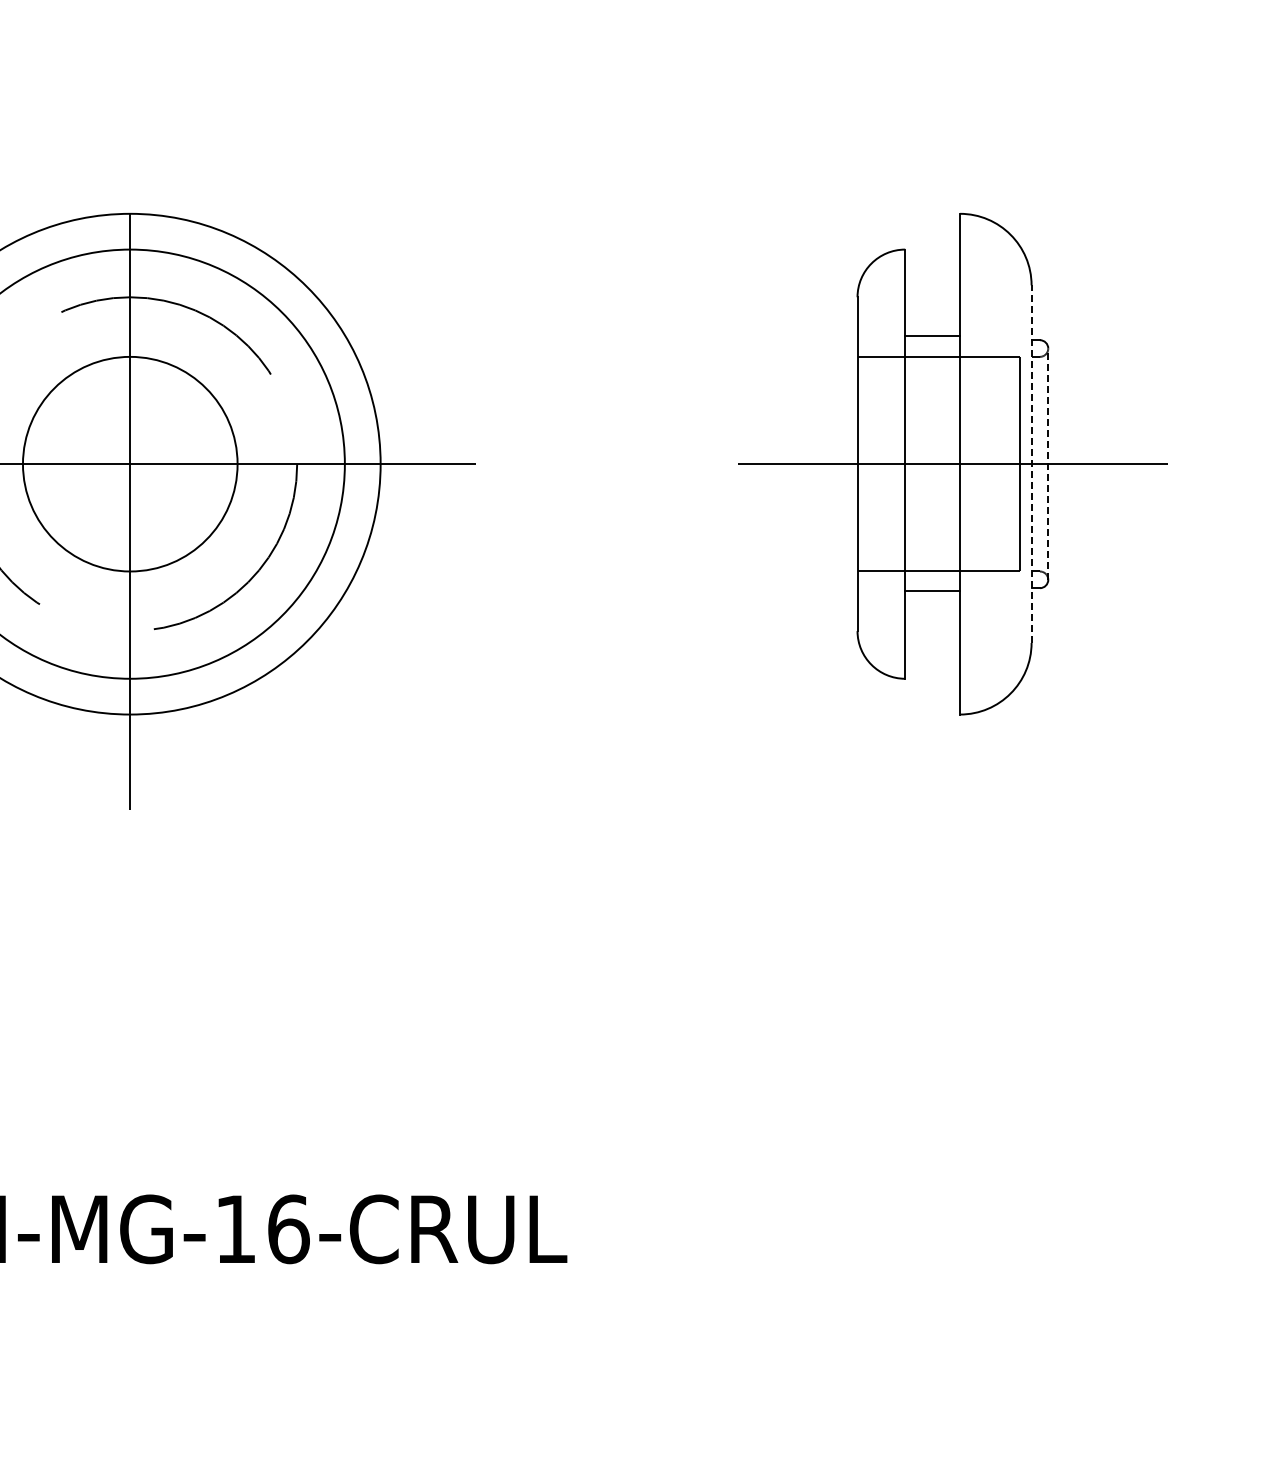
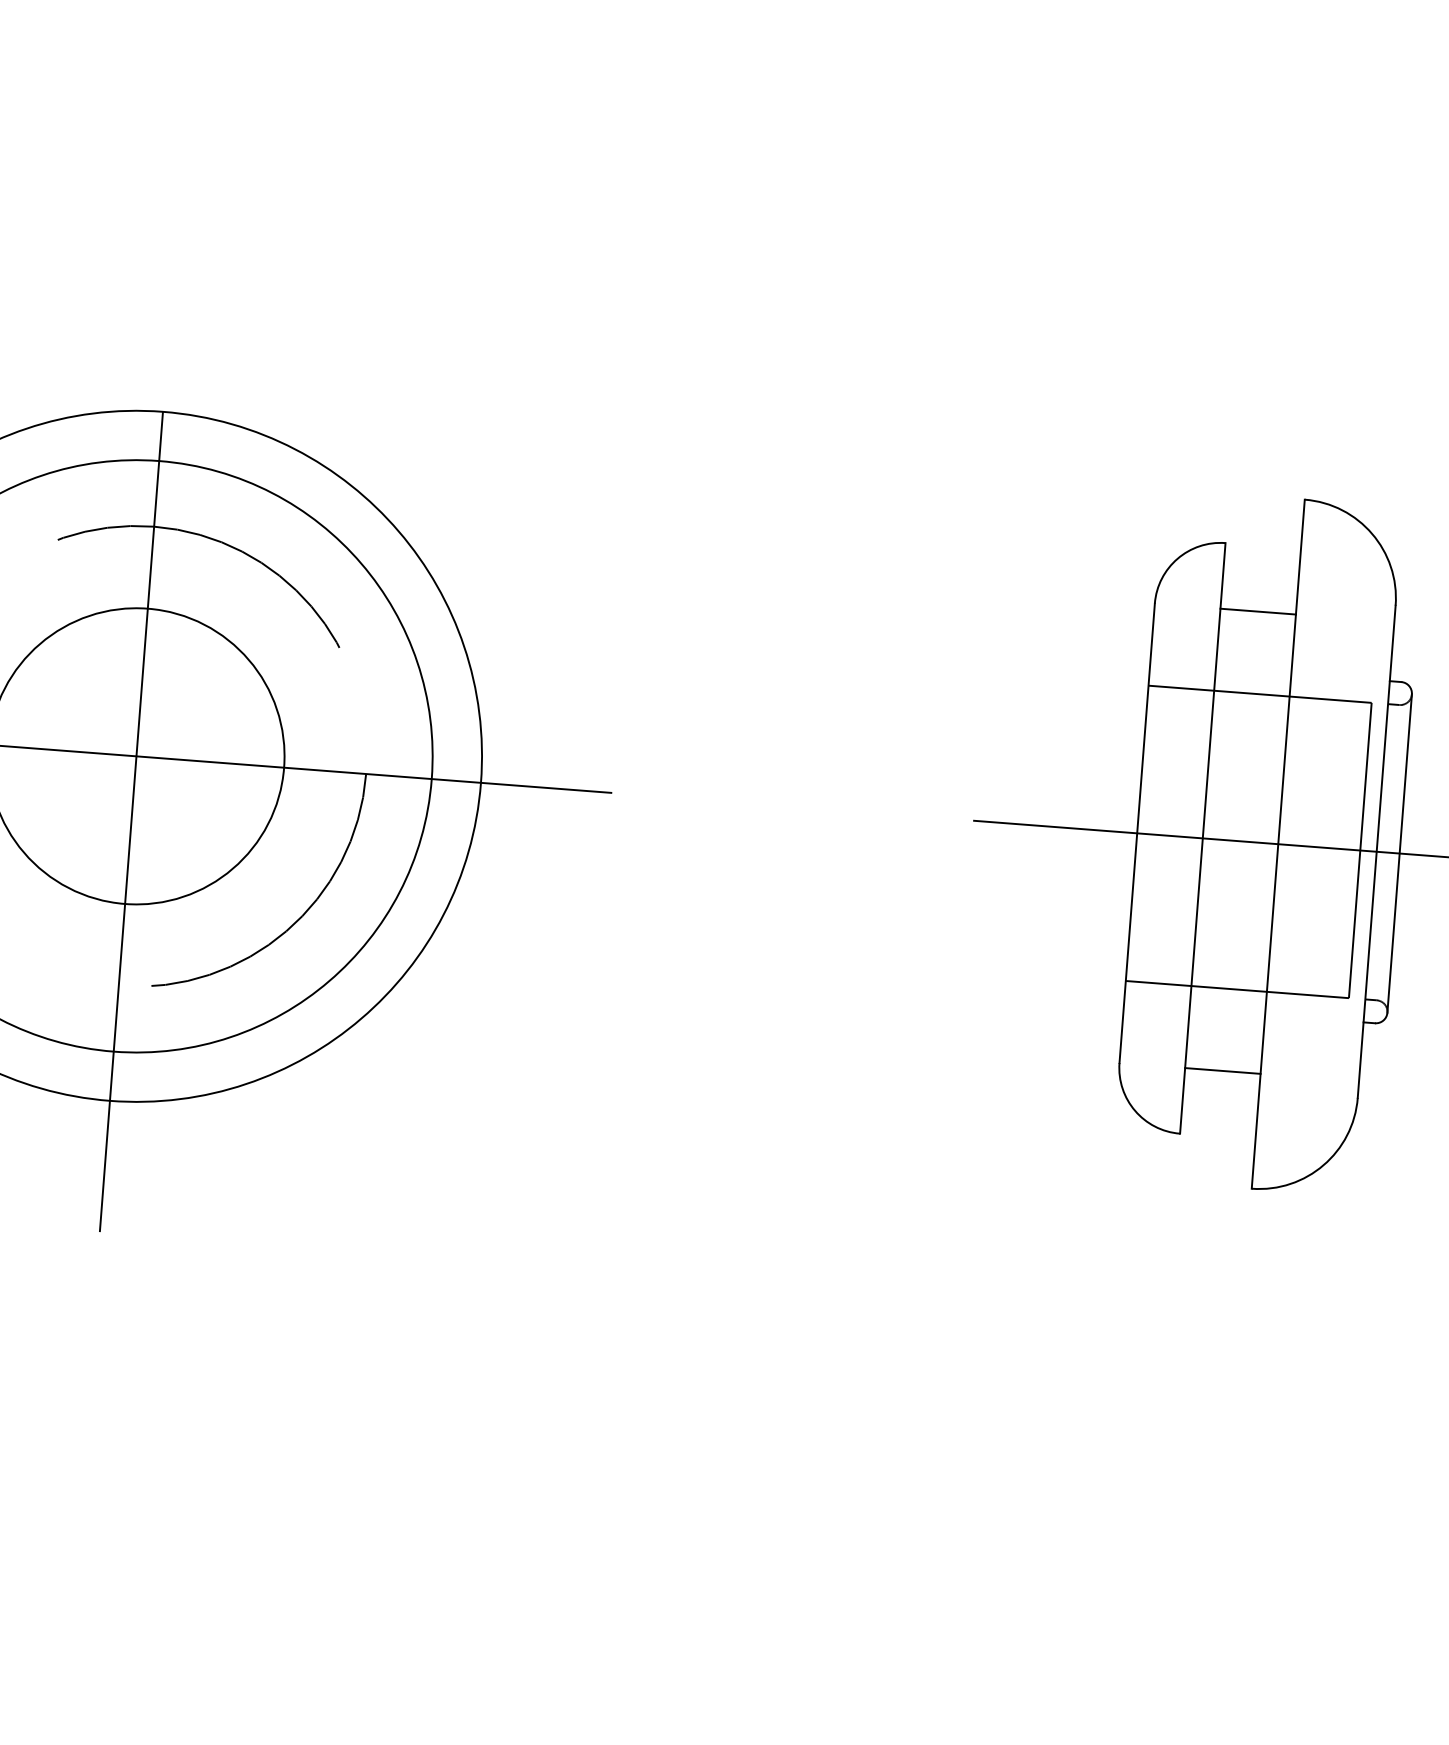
line: (932, 336) -> (1257, 611), moved
line: (1031, 464) -> (1376, 852), dashed -> solid
line: (1048, 464) -> (1399, 853), dashed -> solid
line: (932, 591) -> (1222, 1071), moved

